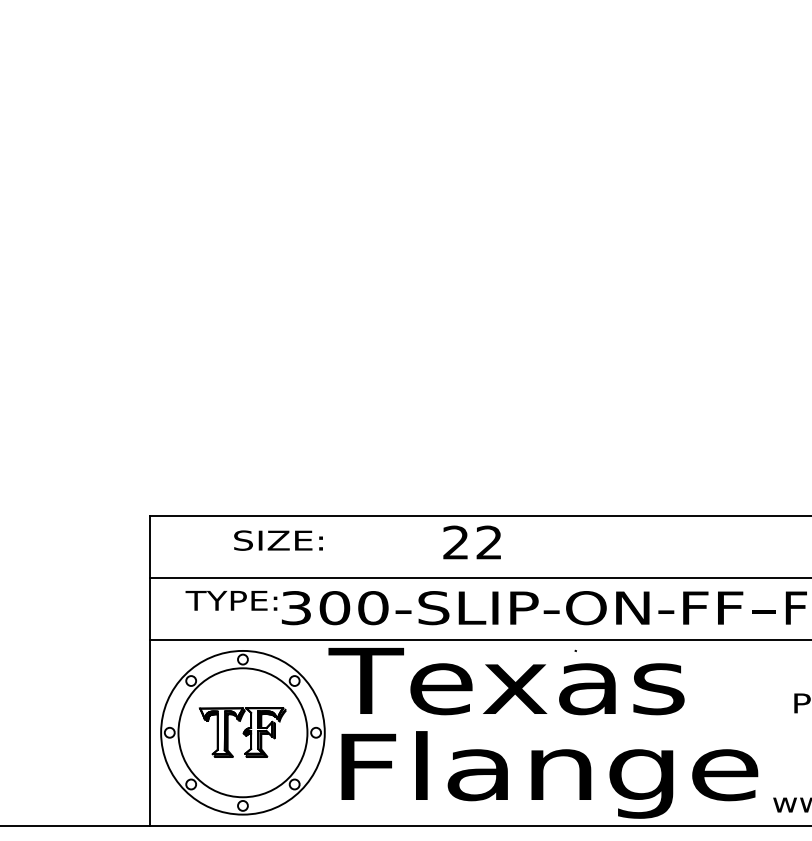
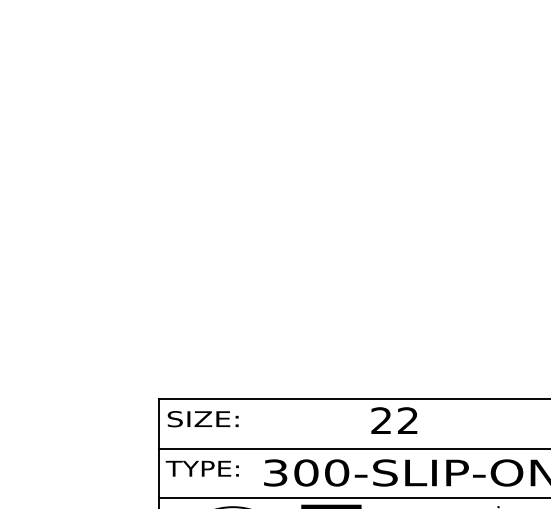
text: (278, 540) -> (203, 419), moved
text: (471, 542) -> (393, 420), moved
text: (231, 600) -> (202, 468), moved

